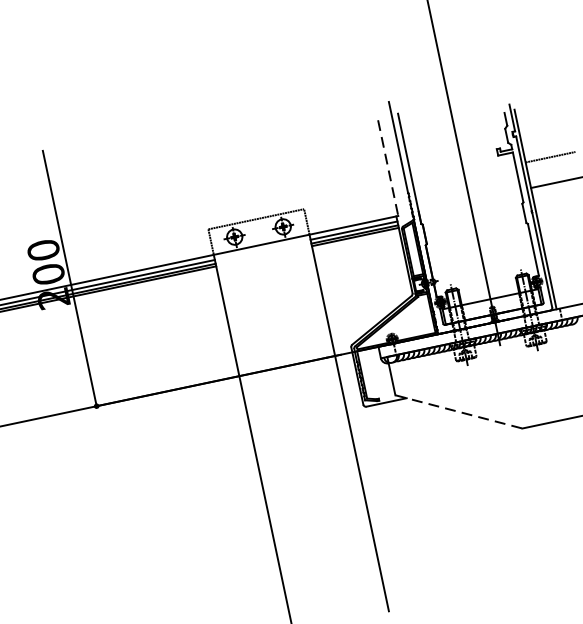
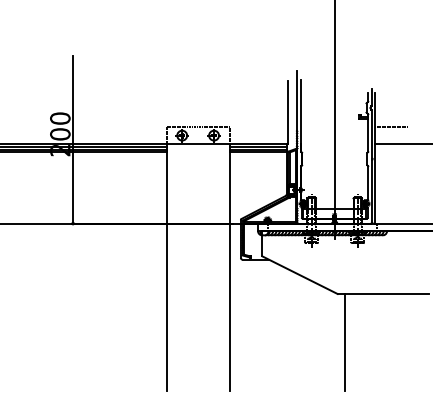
line: (388, 169) -> (287, 113), dashed -> solid
line: (459, 412) -> (300, 275), dashed -> solid
line: (548, 500) -> (344, 342), added

